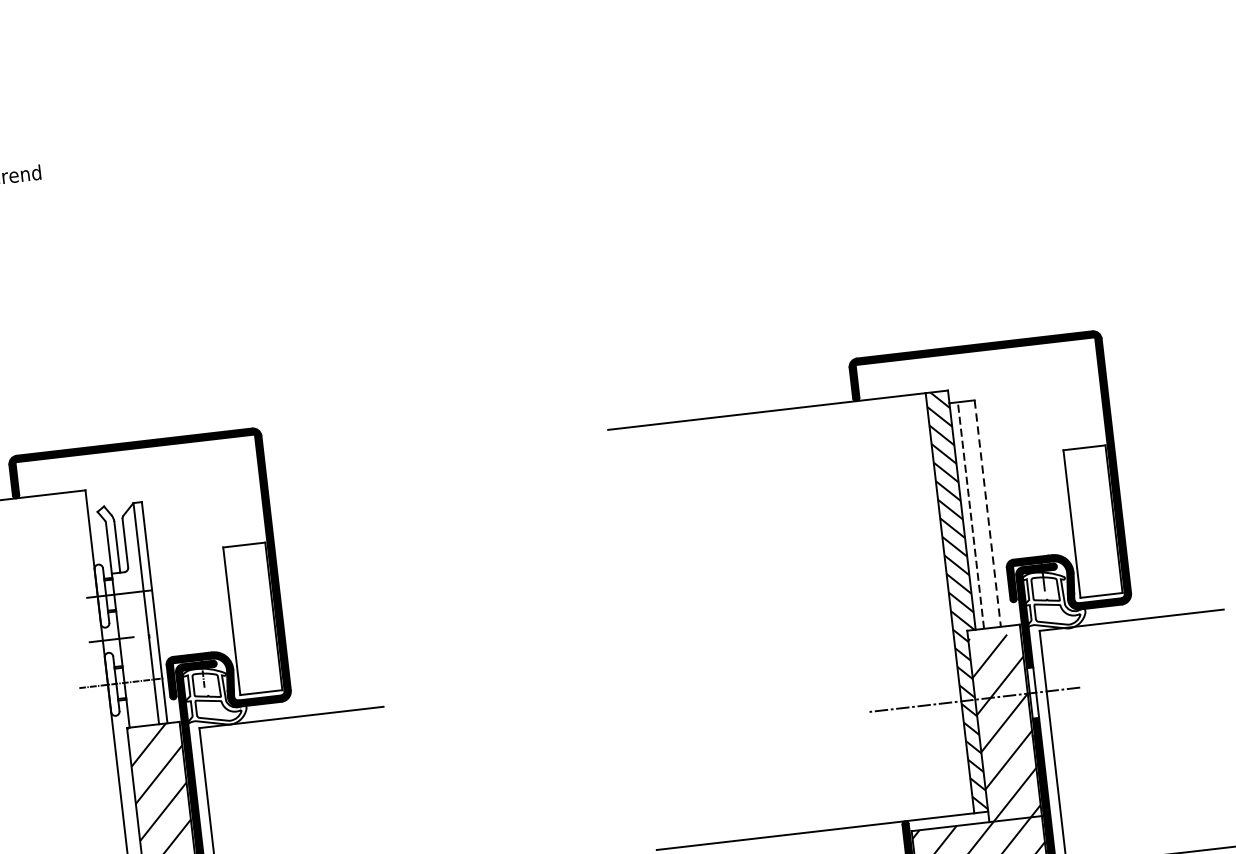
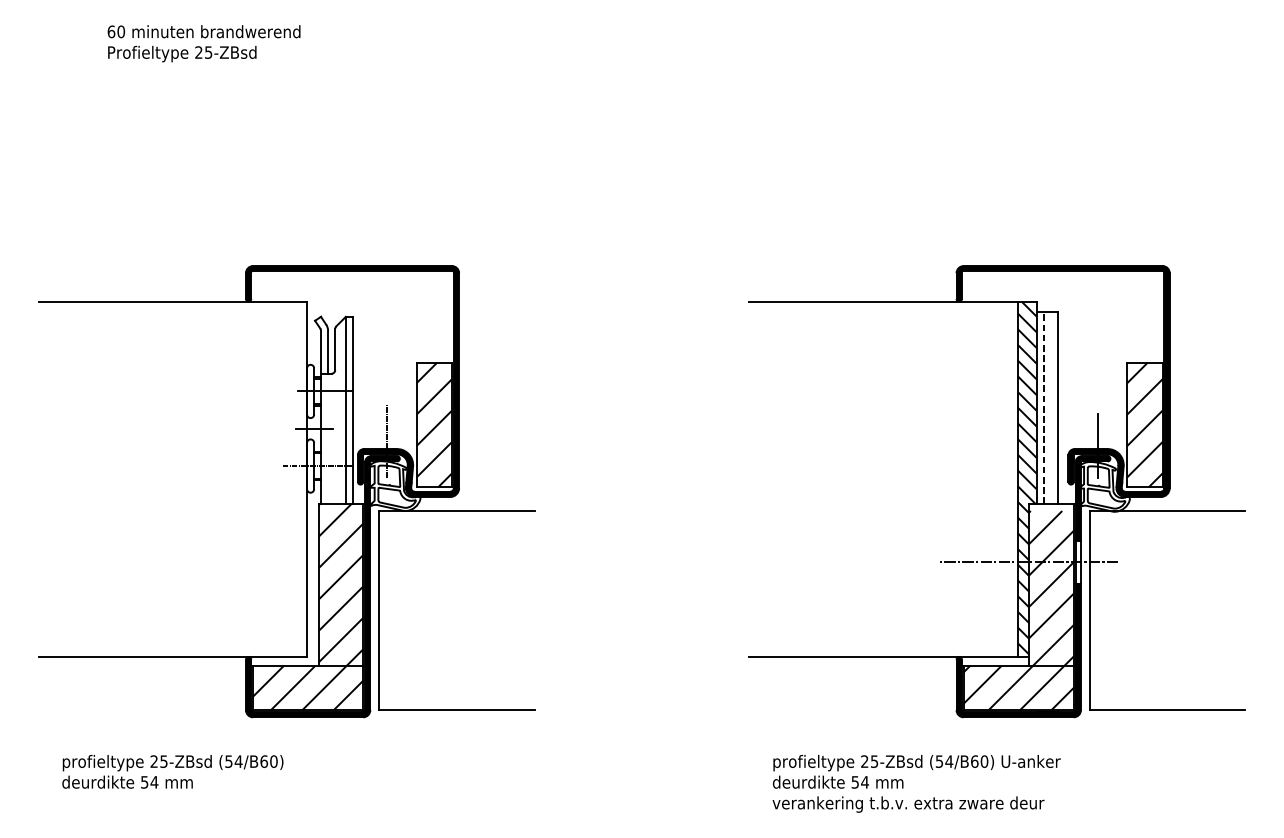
line: (987, 514) -> (1057, 408), dashed -> solid
hatch: (1092, 521) -> (1144, 424), added
line: (1037, 535) -> (1097, 431), added
hatch: (253, 618) -> (434, 424), added
line: (197, 627) -> (387, 426), added

